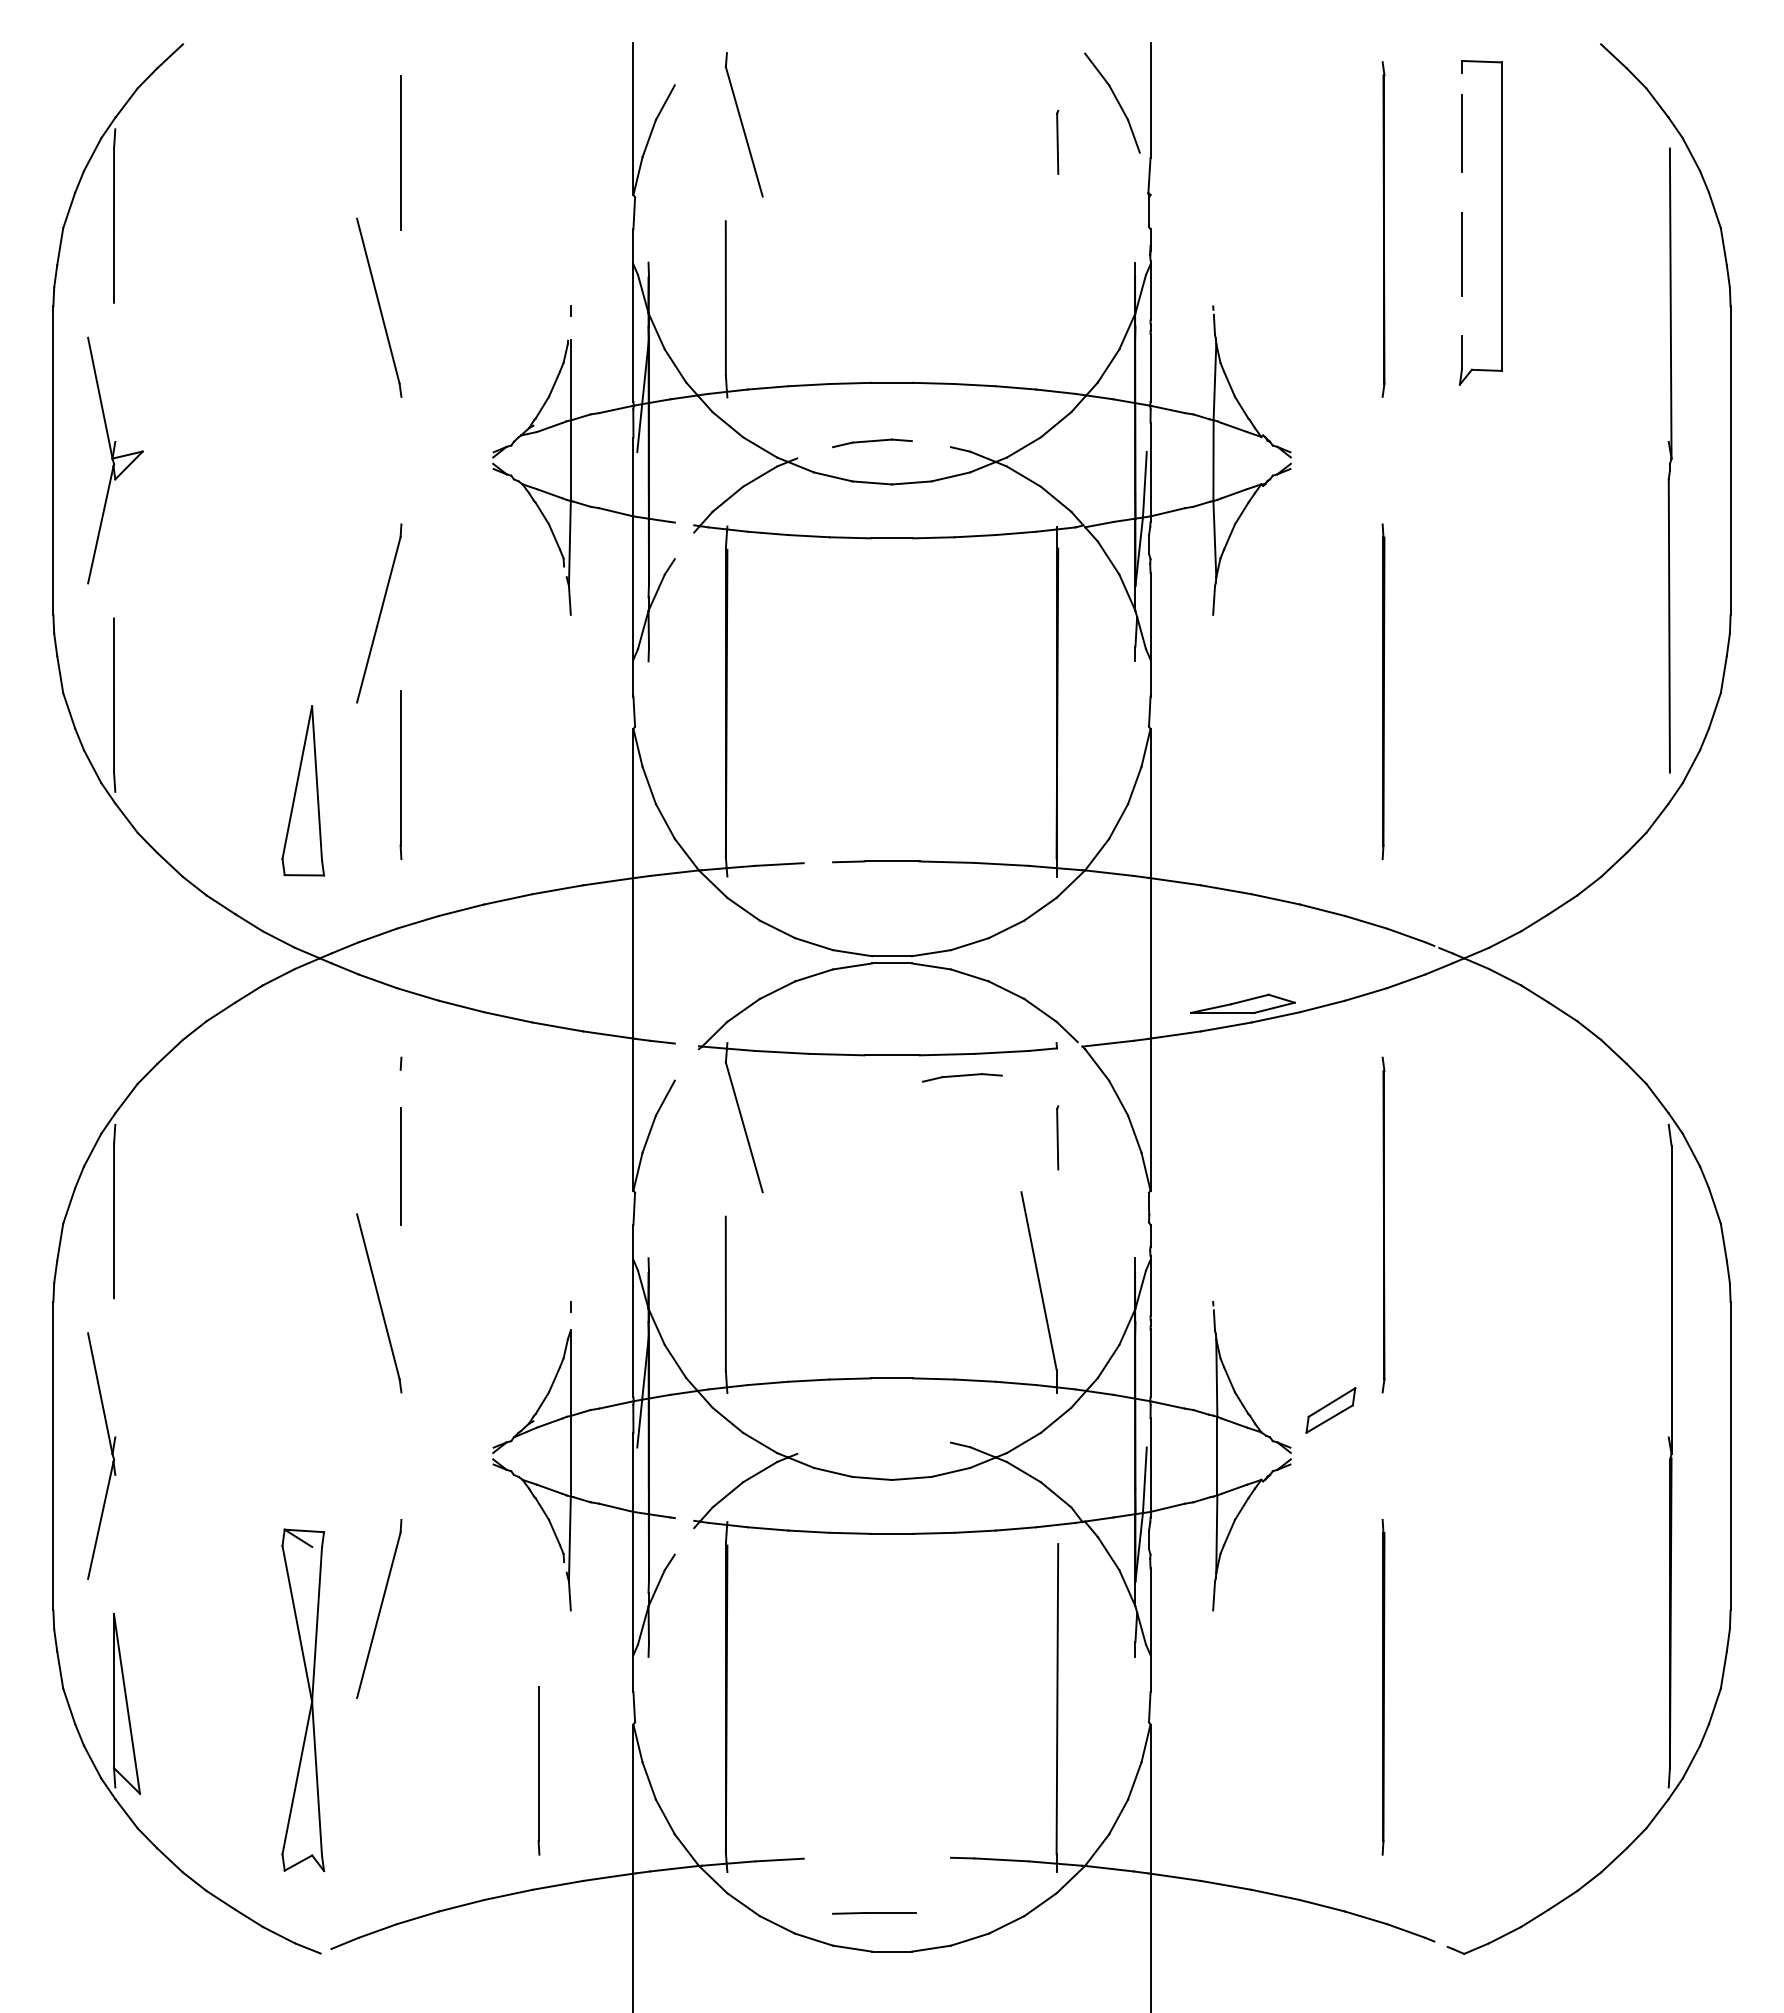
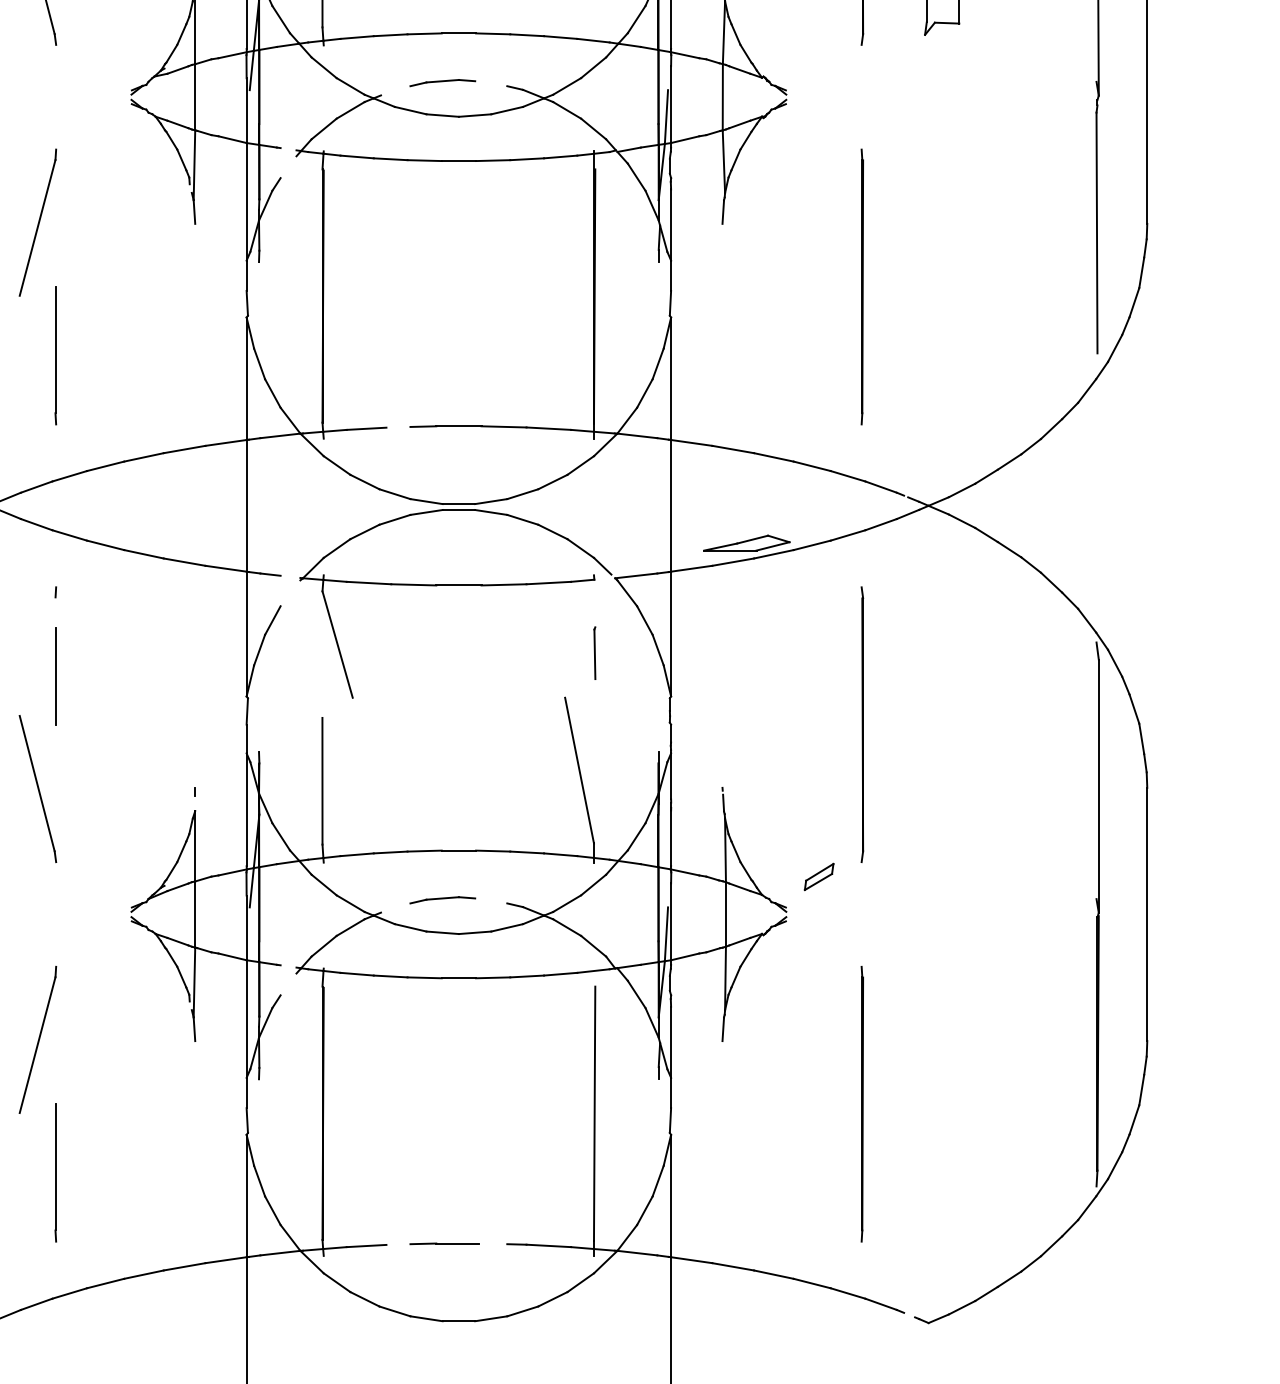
part: (962, 1077) -> (442, 899), moved
part: (1330, 1410) -> (818, 876), size x0.71
part: (538, 1770) -> (55, 1172), moved
line: (874, 1913) -> (444, 1243), moved

